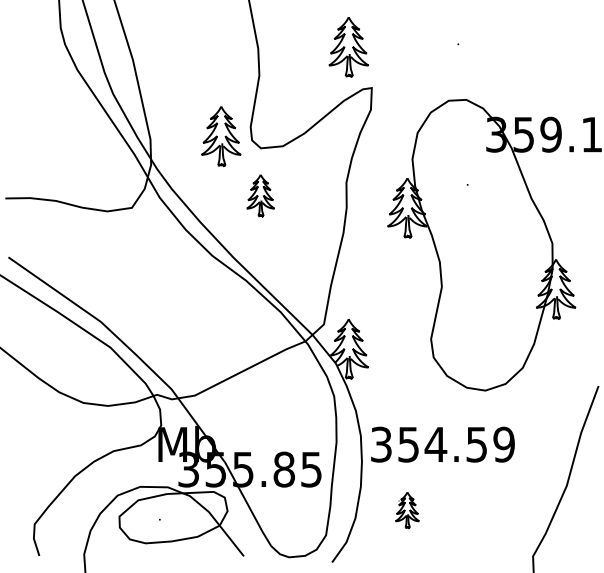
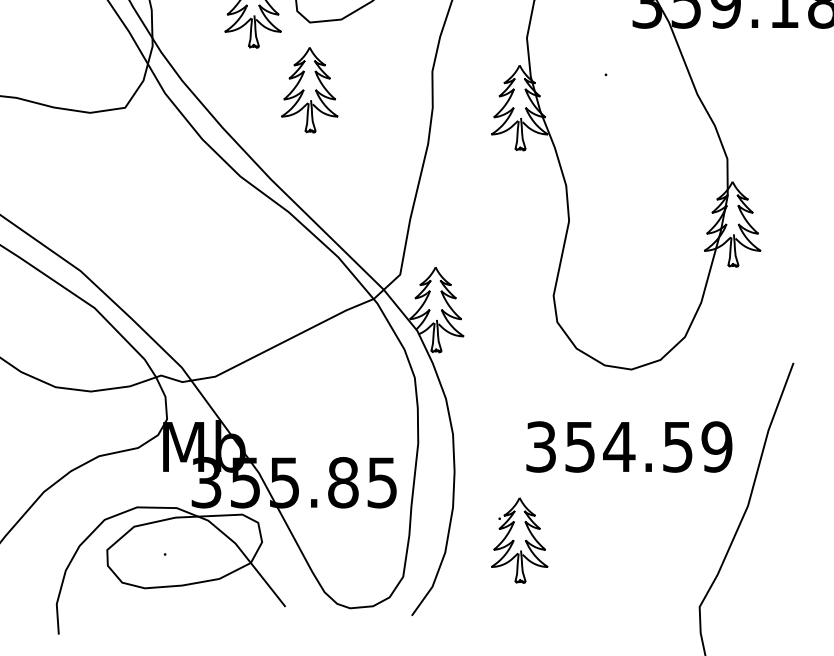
part: (260, 195) -> (309, 90), size x1.43
text: (442, 444) -> (628, 446), moved
part: (407, 510) -> (519, 541), size x1.67

